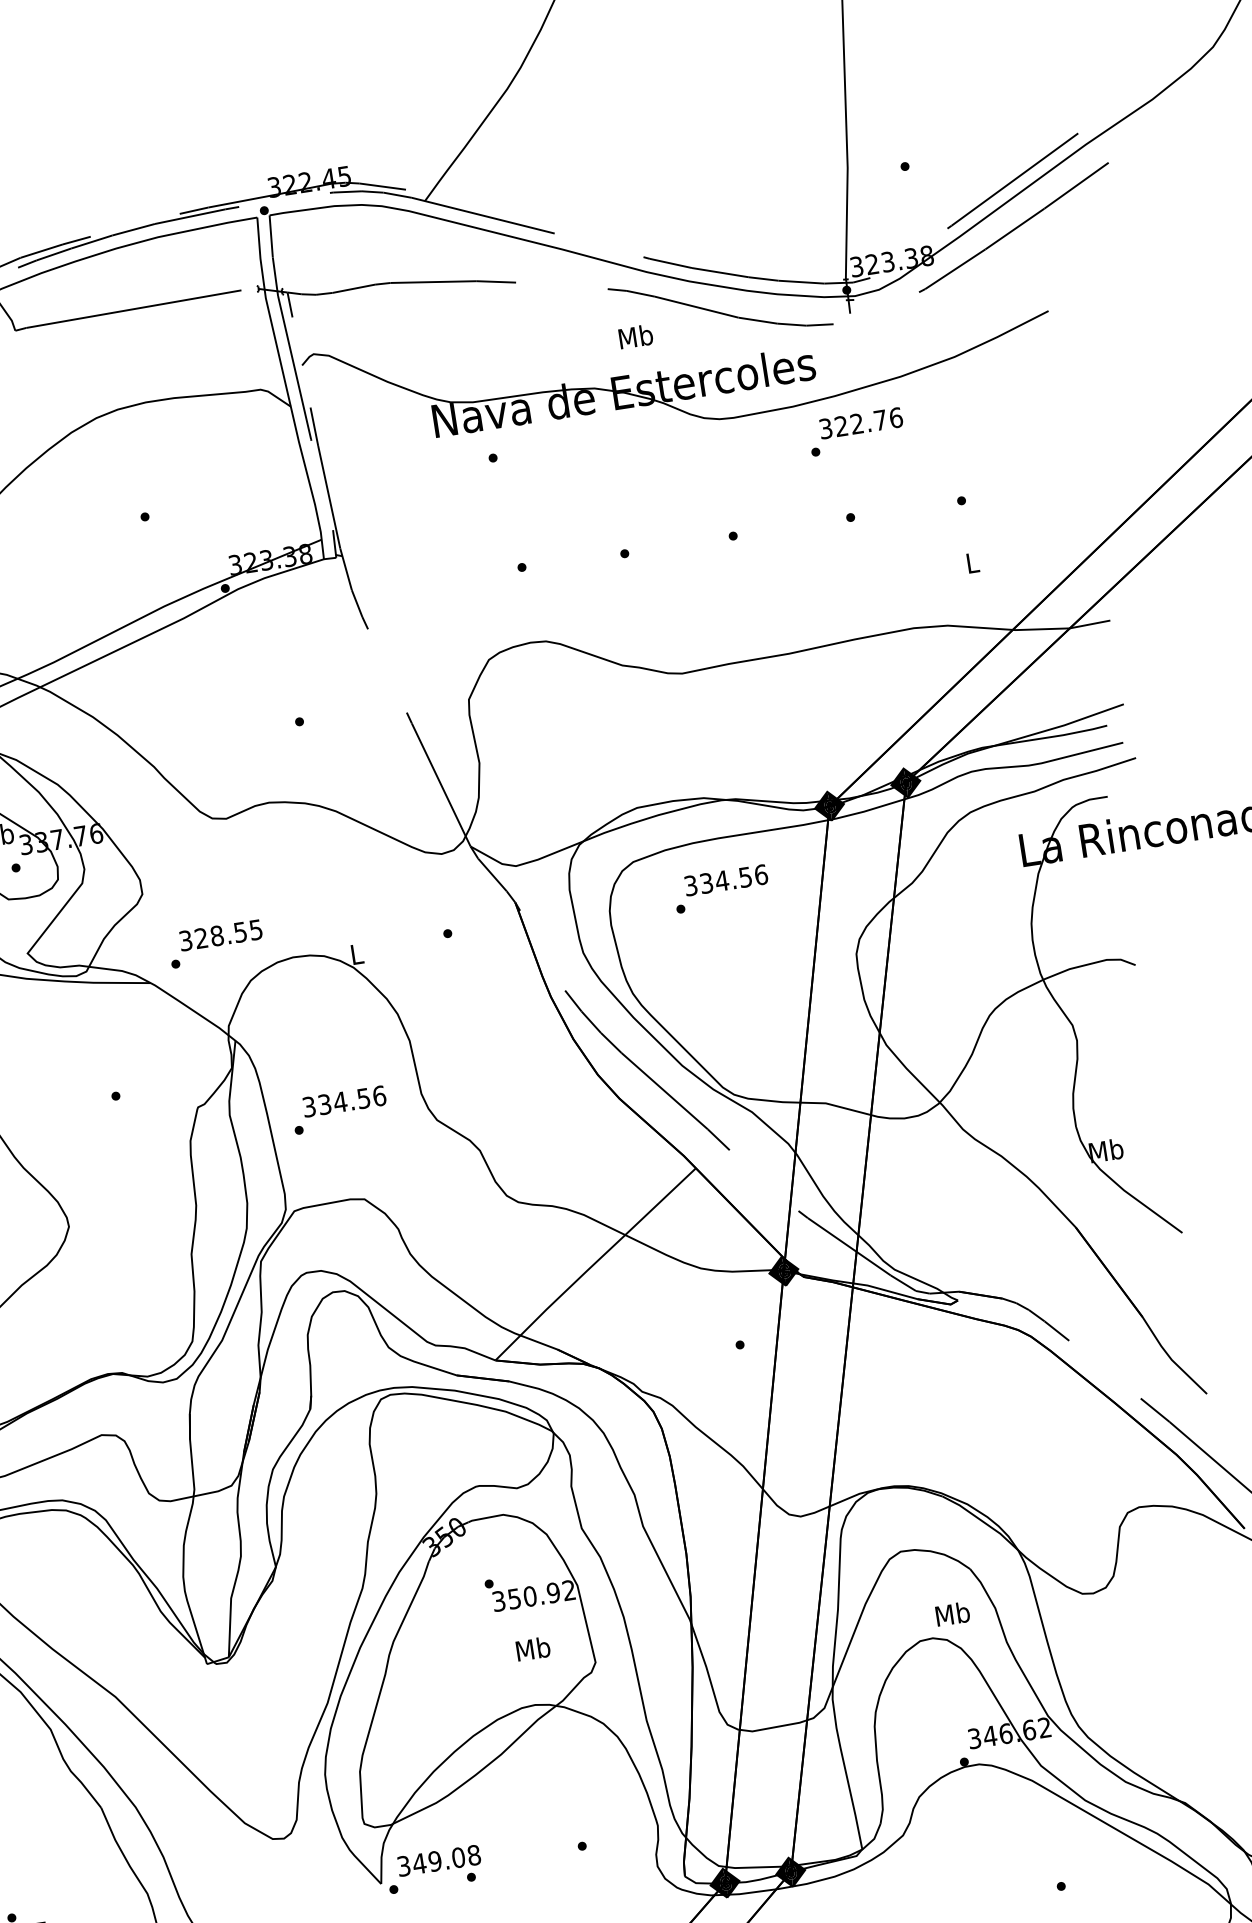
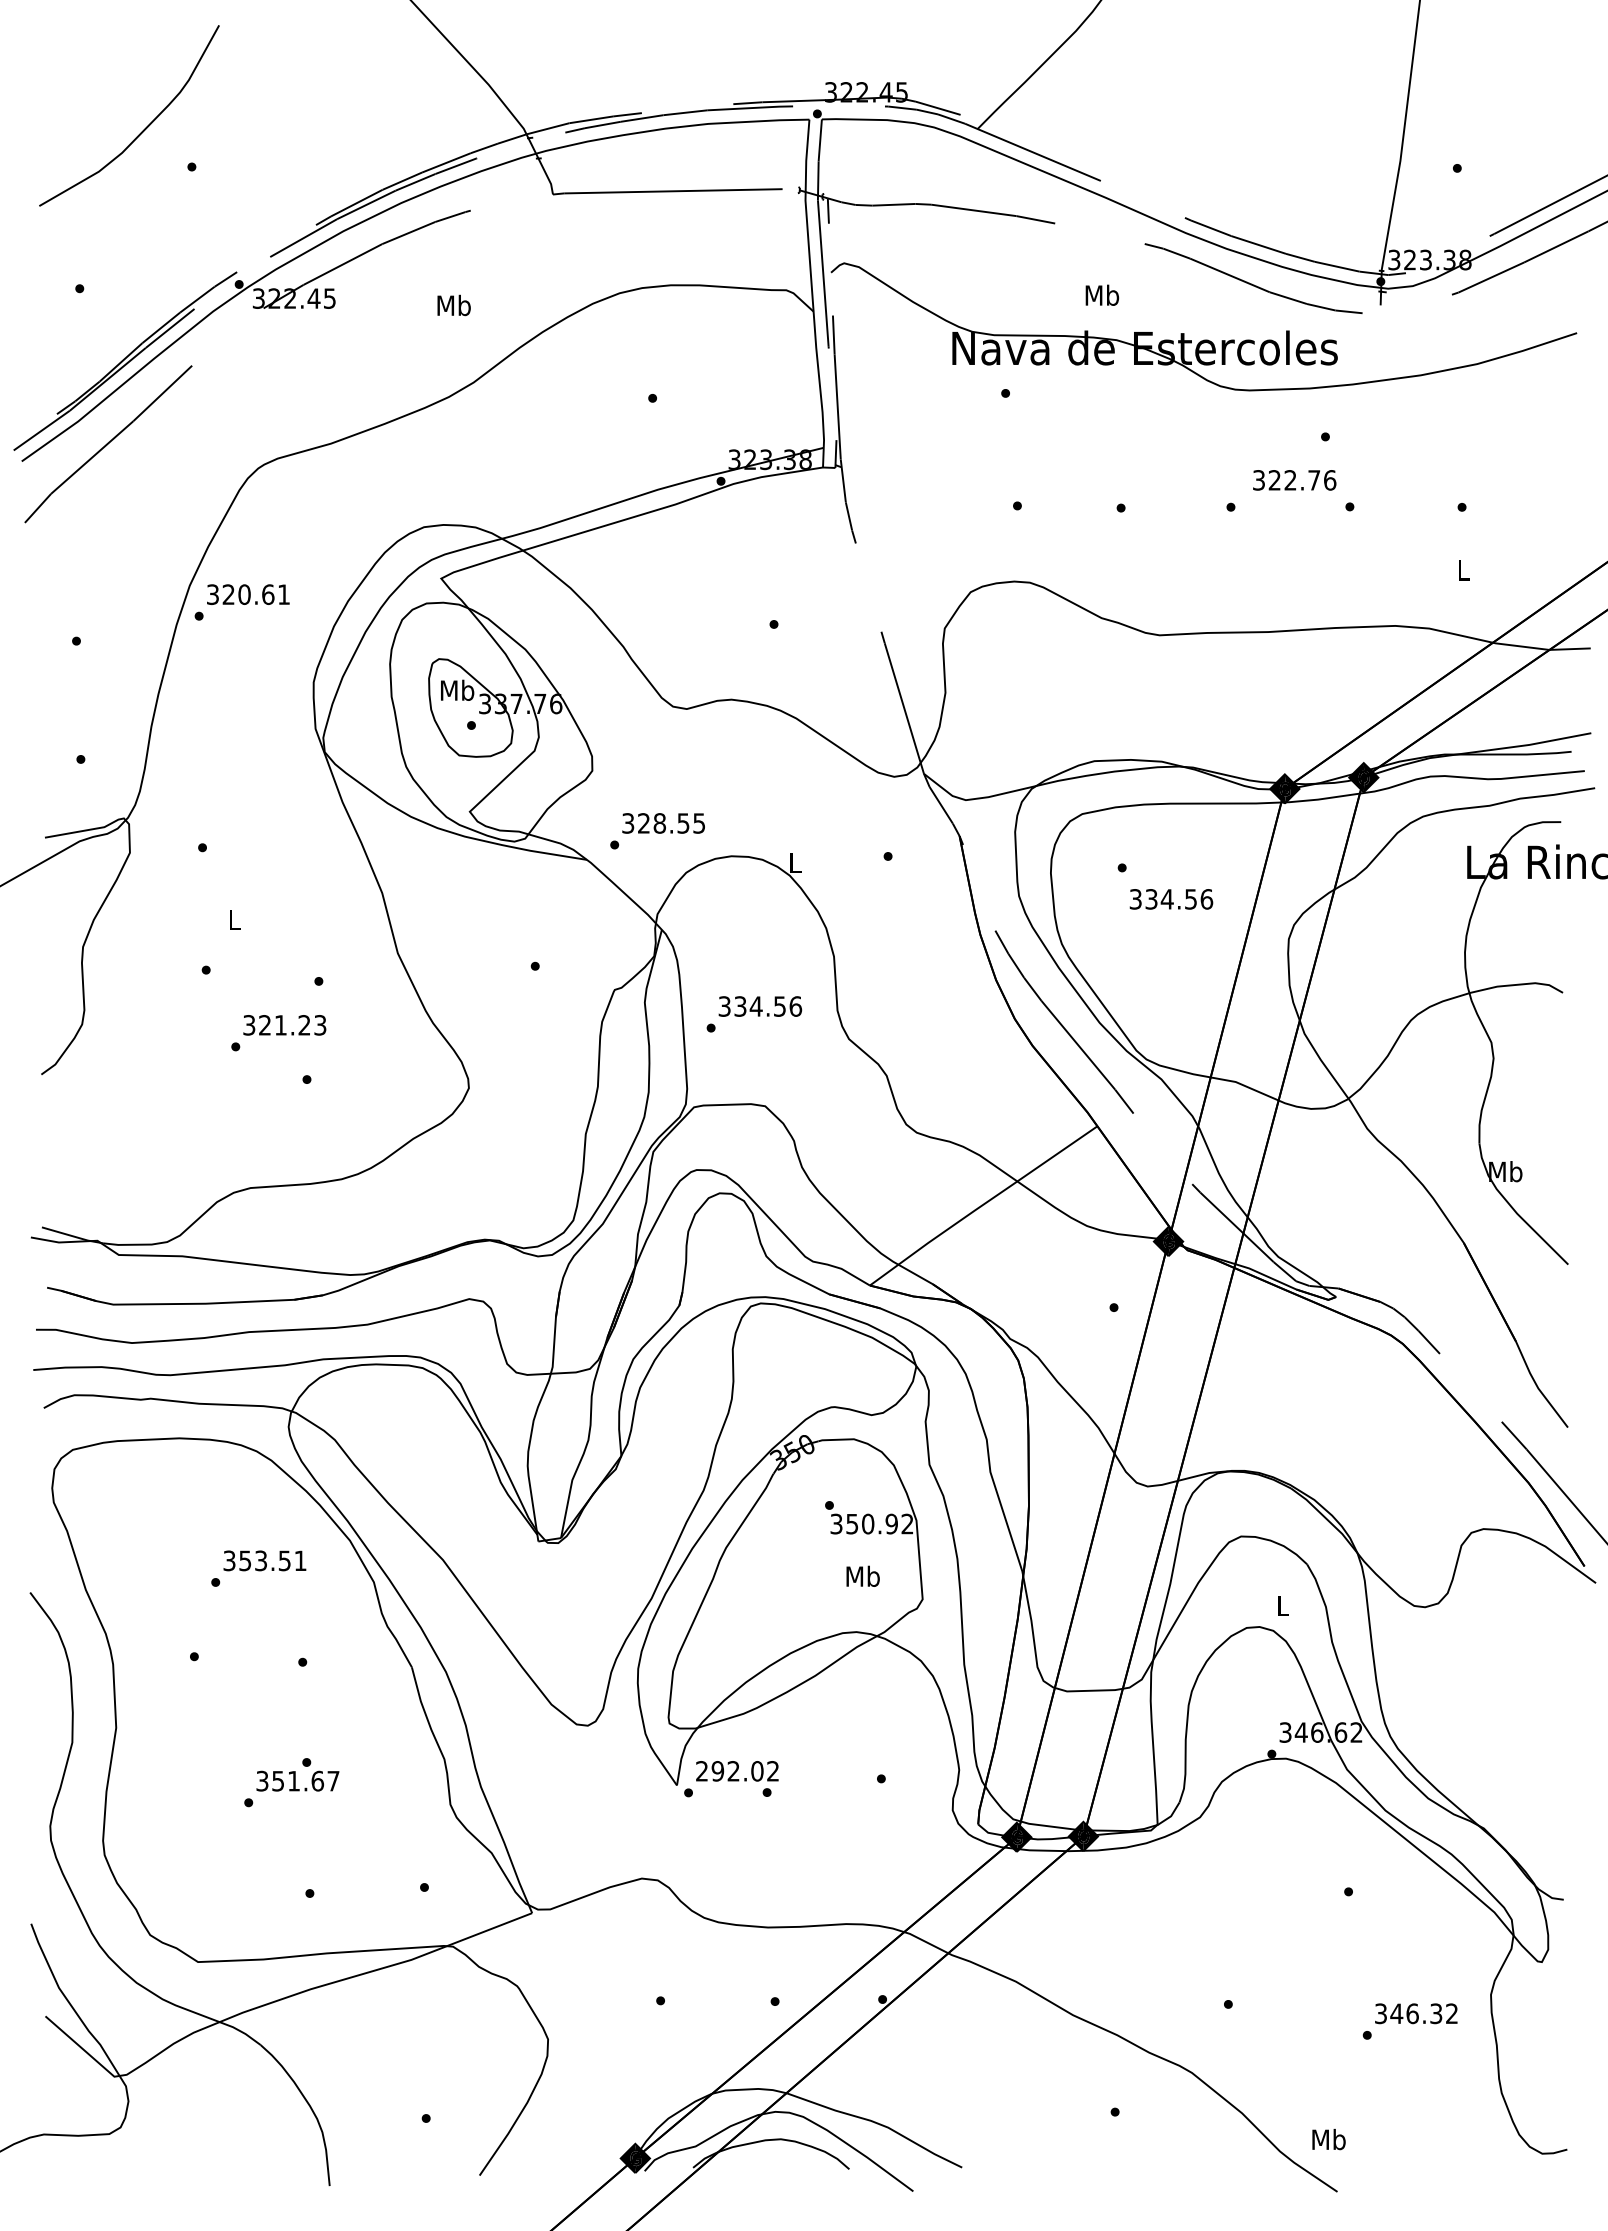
text: (635, 335) -> (1102, 294), moved
text: (861, 423) -> (1294, 480), moved
text: (726, 880) -> (1171, 899), moved
text: (952, 1613) -> (1282, 1605), Mb -> L
text: (438, 1860) -> (737, 1771), 349.08 -> 292.02

